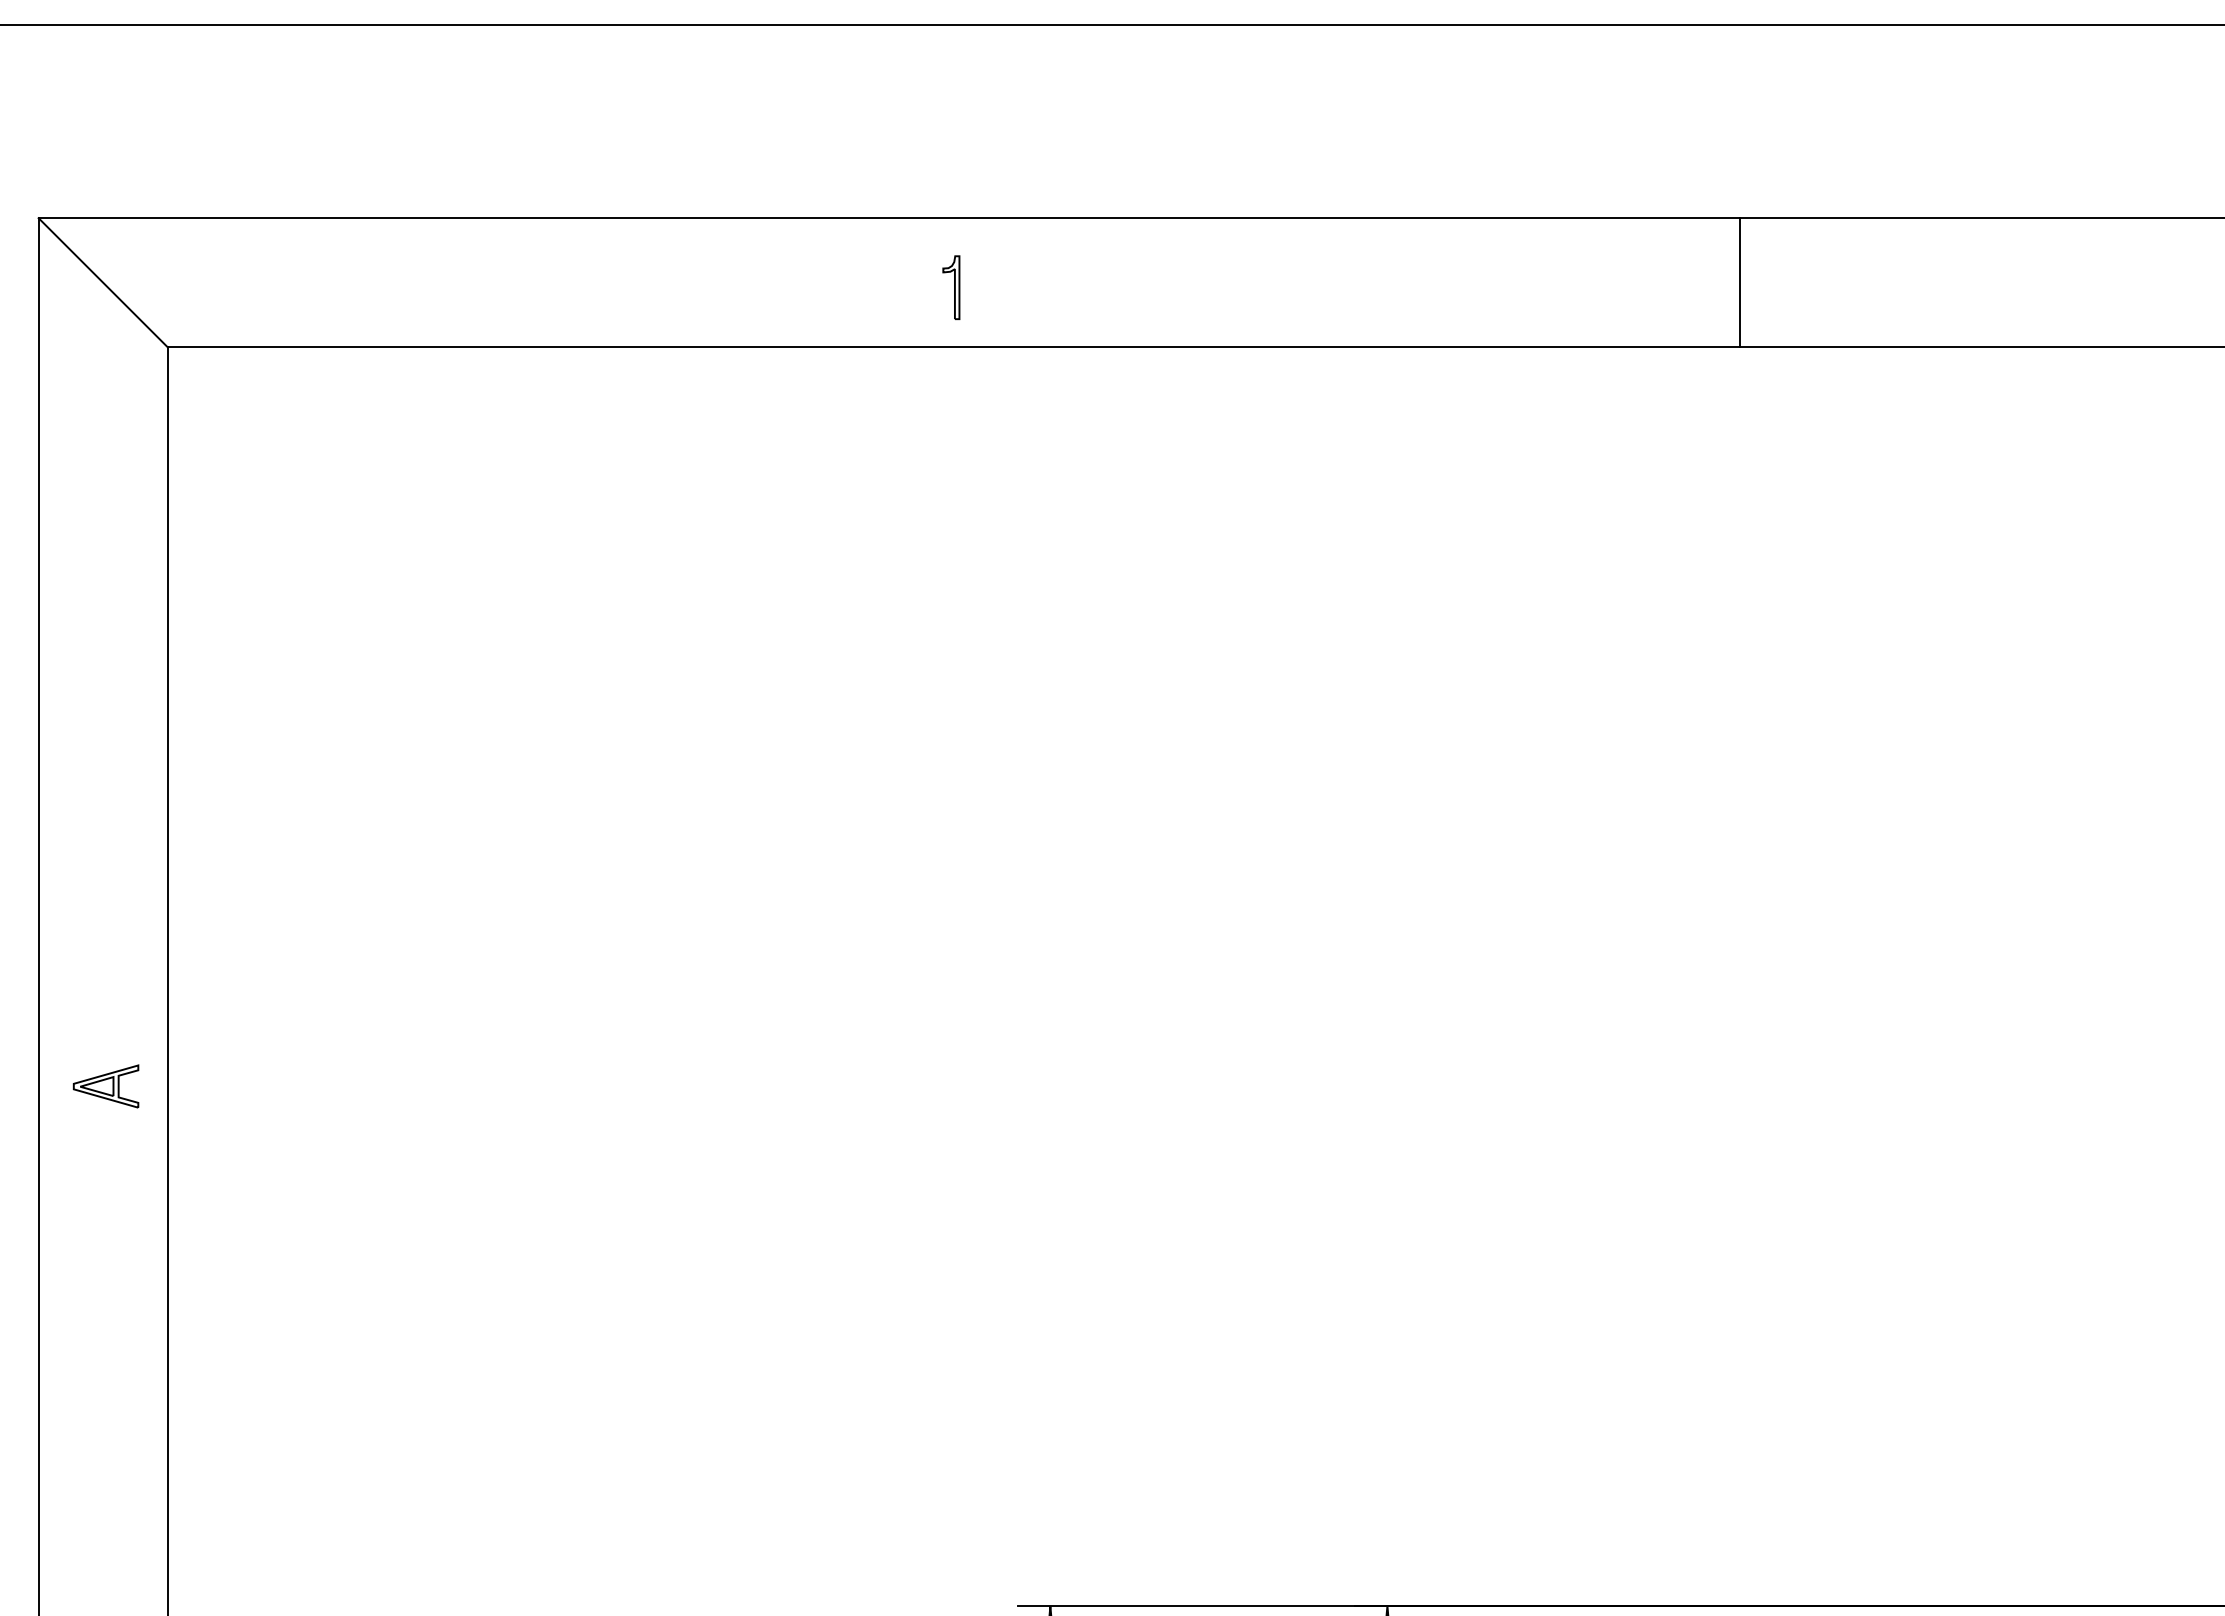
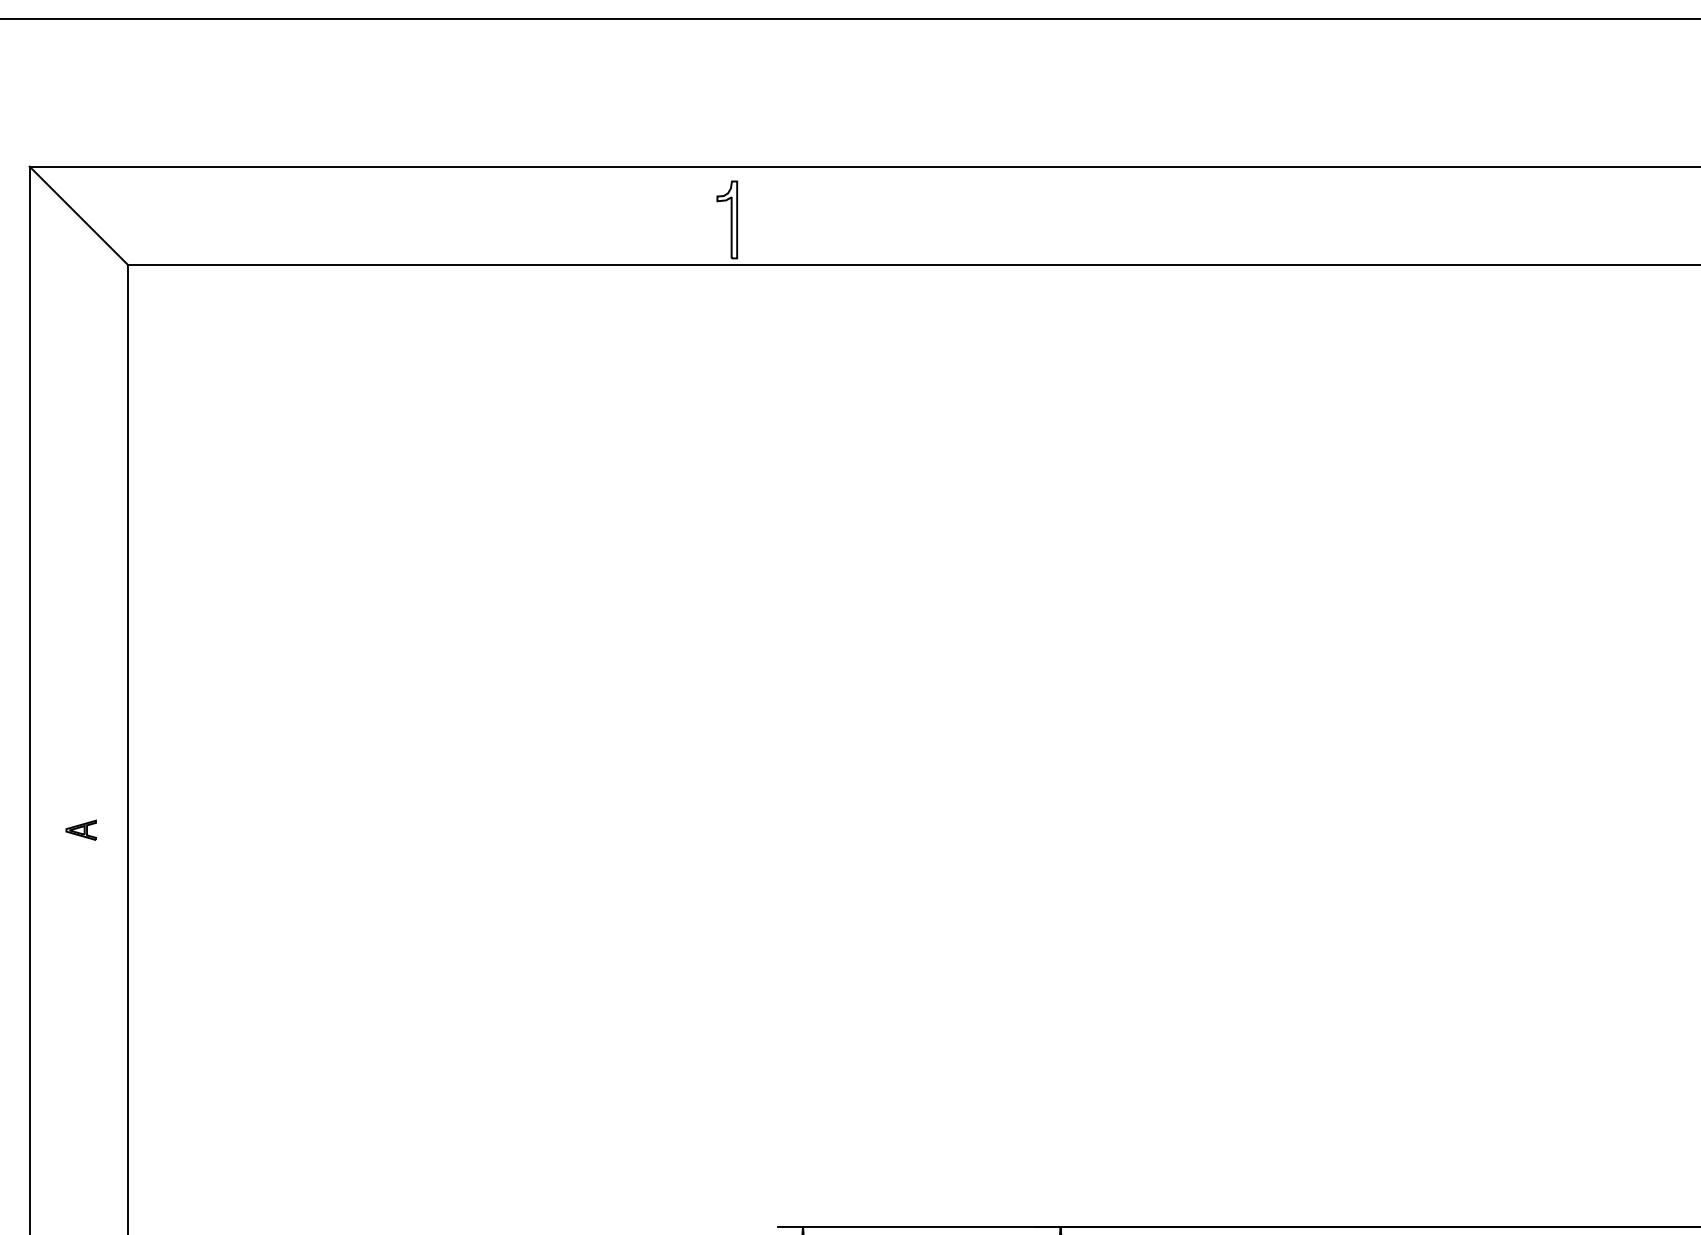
line: (1739, 282) -> (1329, 215), removed
part: (951, 287) -> (727, 219), size x1.6
part: (105, 1086) -> (80, 830), size x0.6

